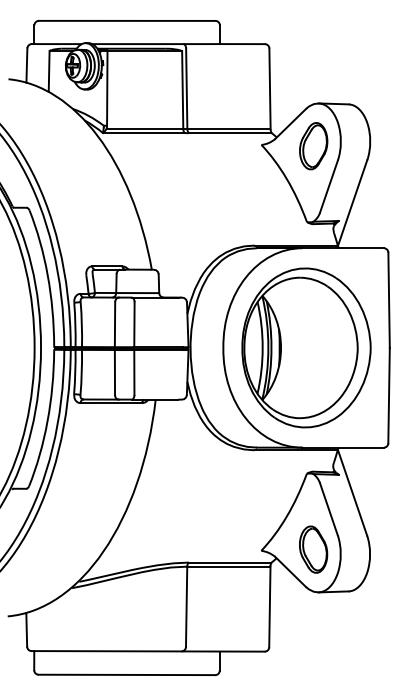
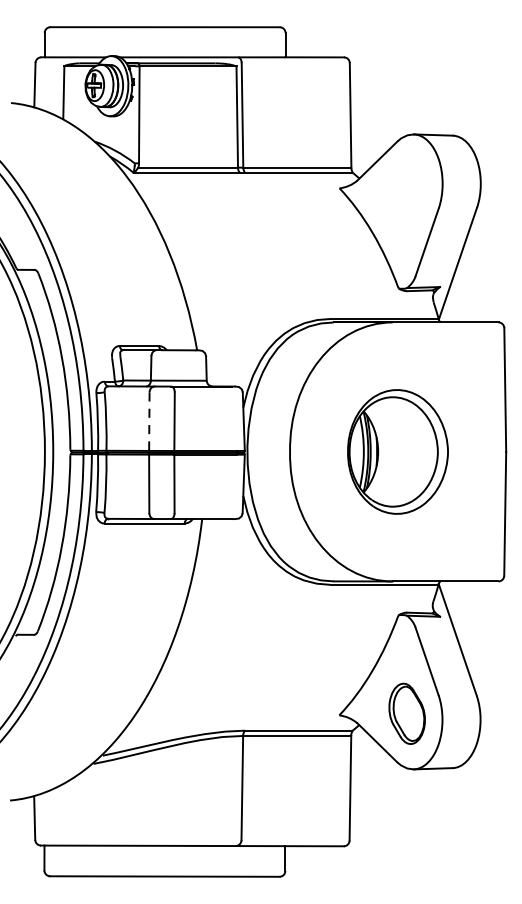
part: (313, 146) -> (407, 190), removed
line: (115, 324) -> (149, 421), solid -> dashed
part: (306, 347) -> (398, 451), size x0.6

